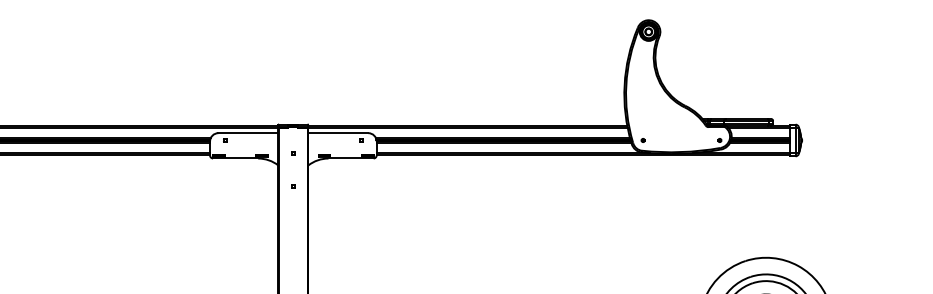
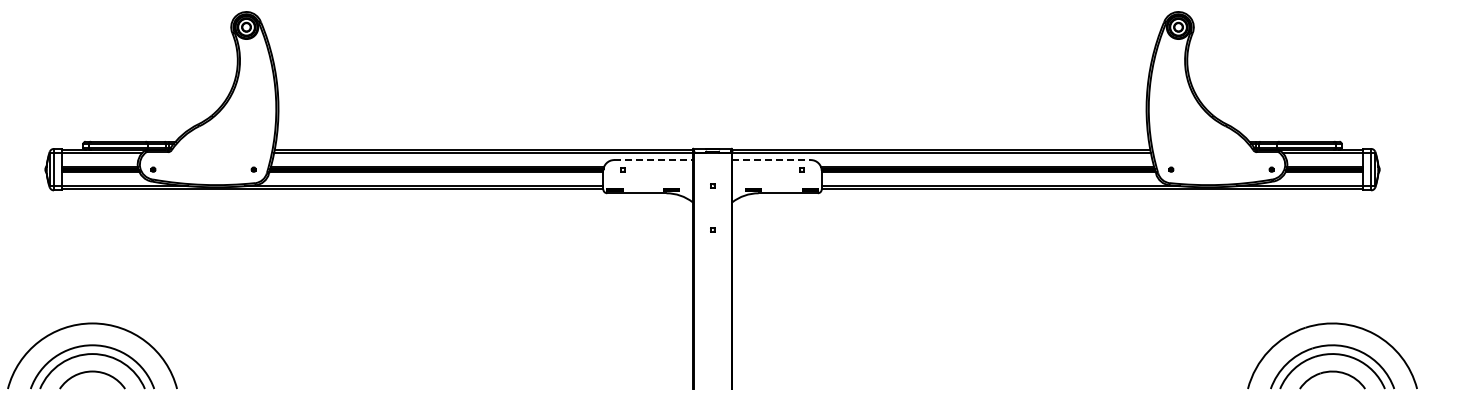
line: (249, 133) -> (654, 160), solid -> dashed
line: (339, 133) -> (772, 160), solid -> dashed

